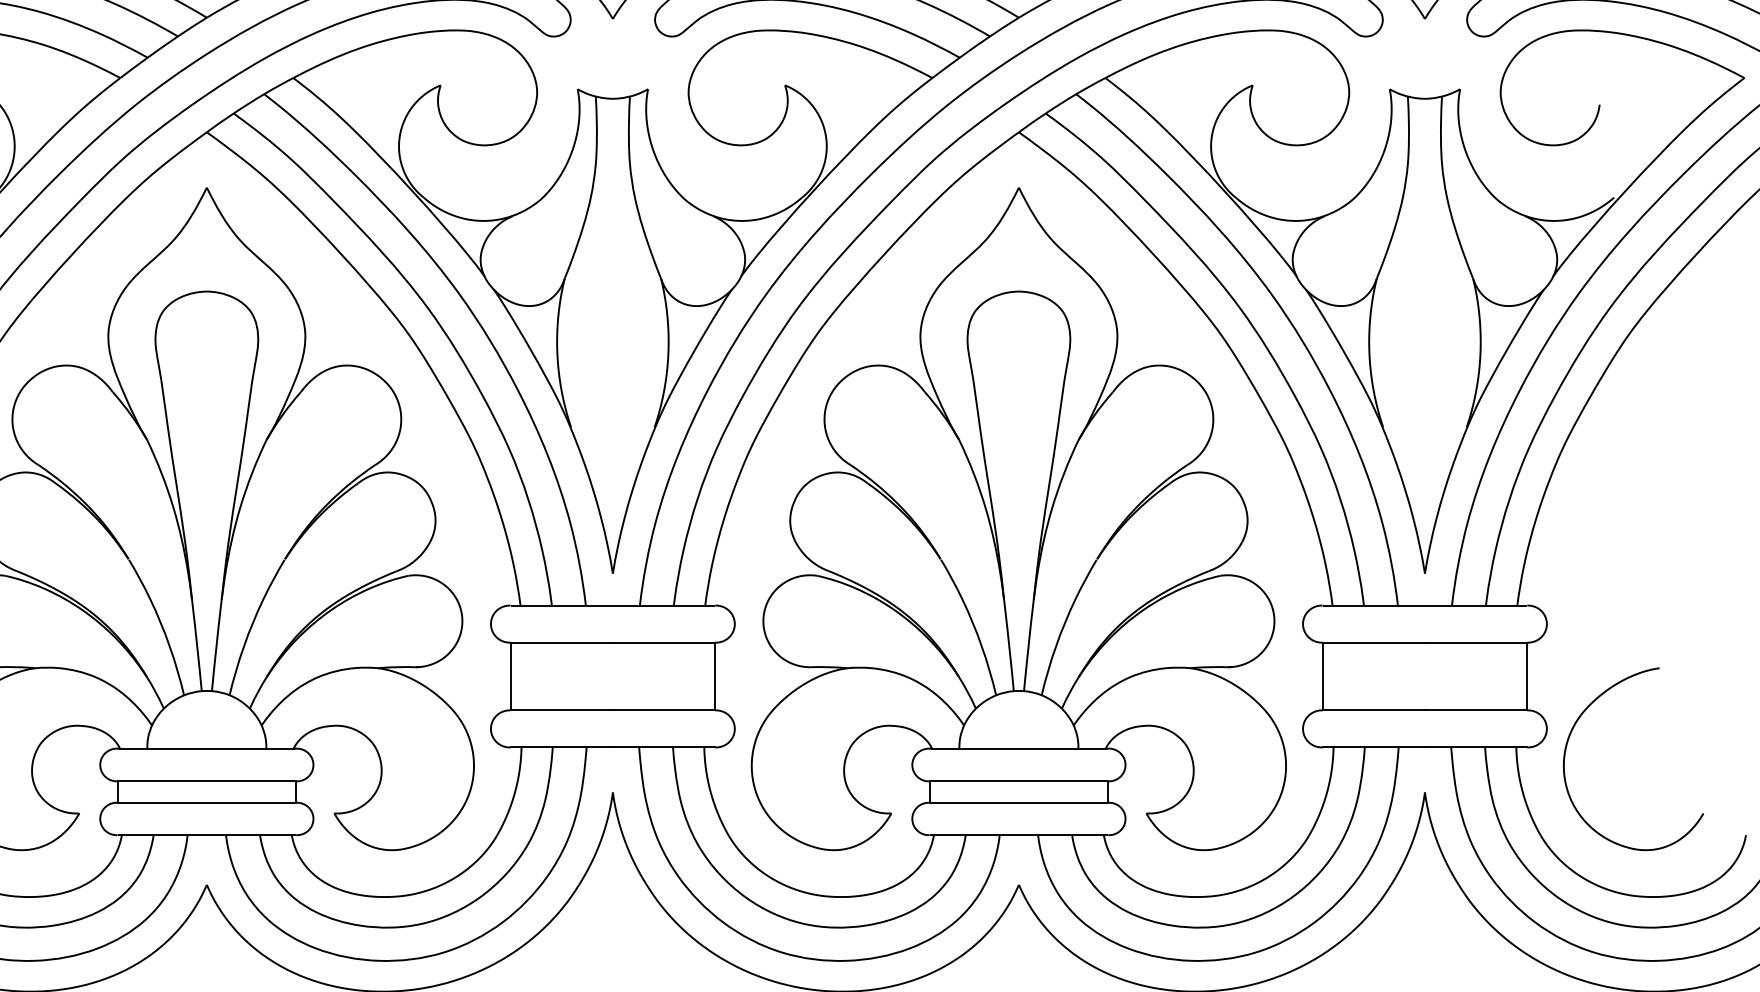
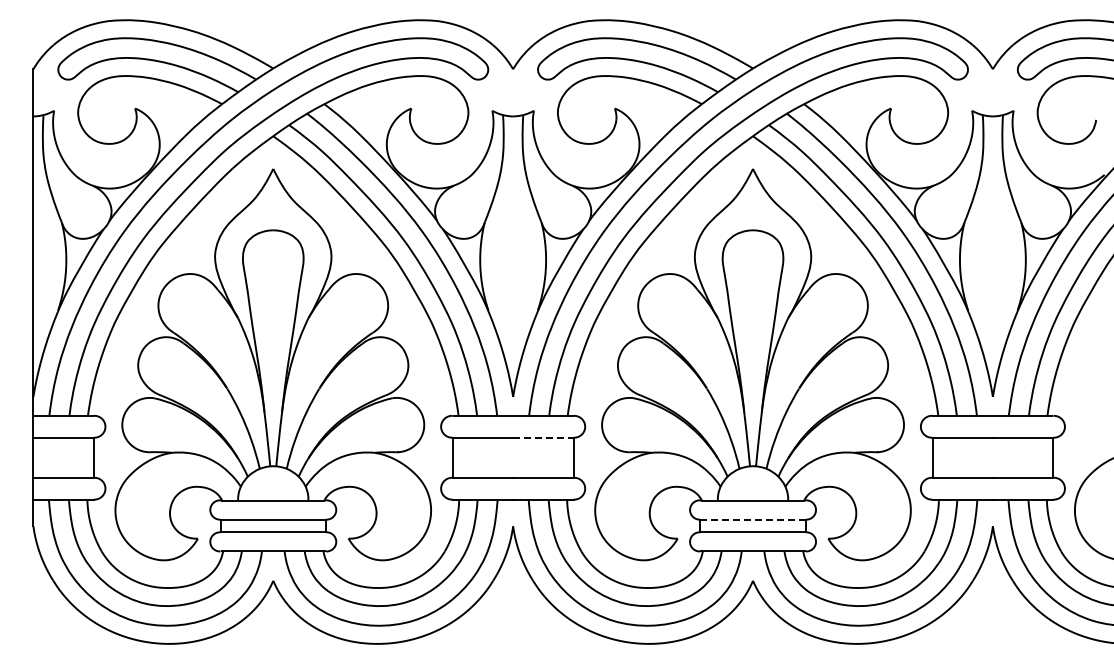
line: (664, 642) -> (543, 437), solid -> dashed
line: (1019, 781) -> (753, 519), solid -> dashed

